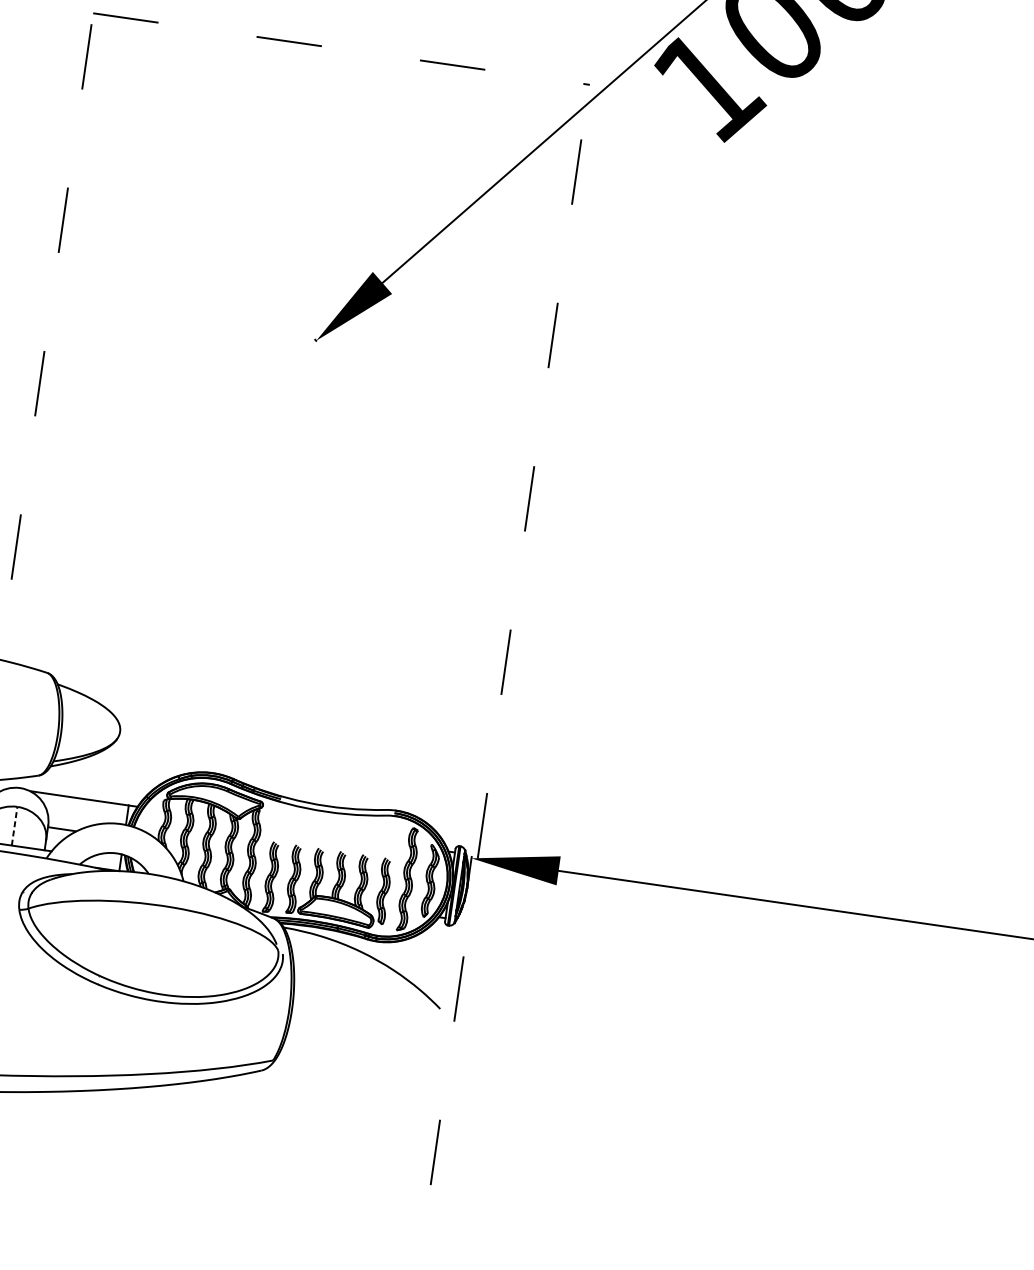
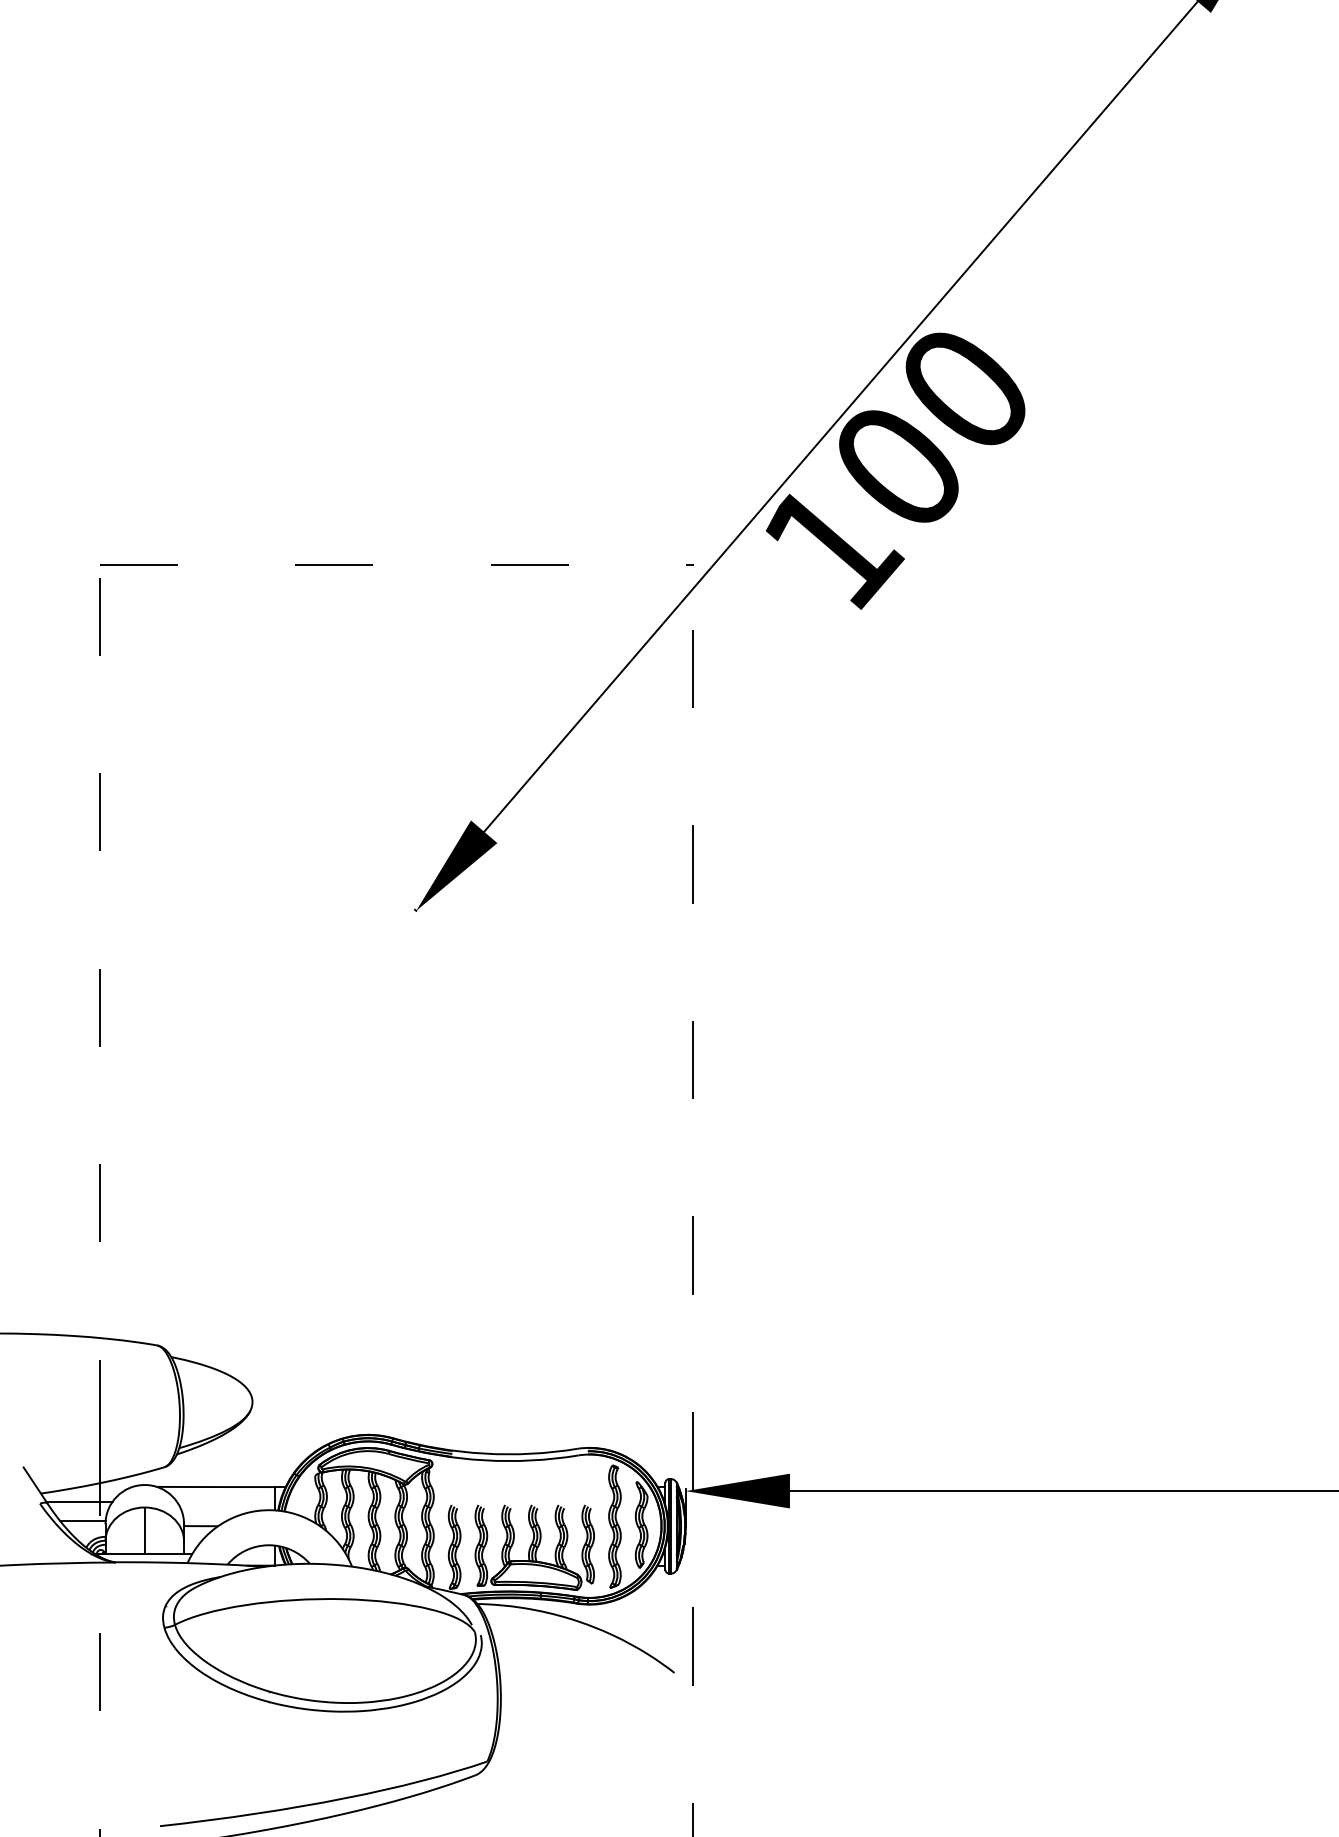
line: (14, 826) -> (144, 1530), dashed -> solid

